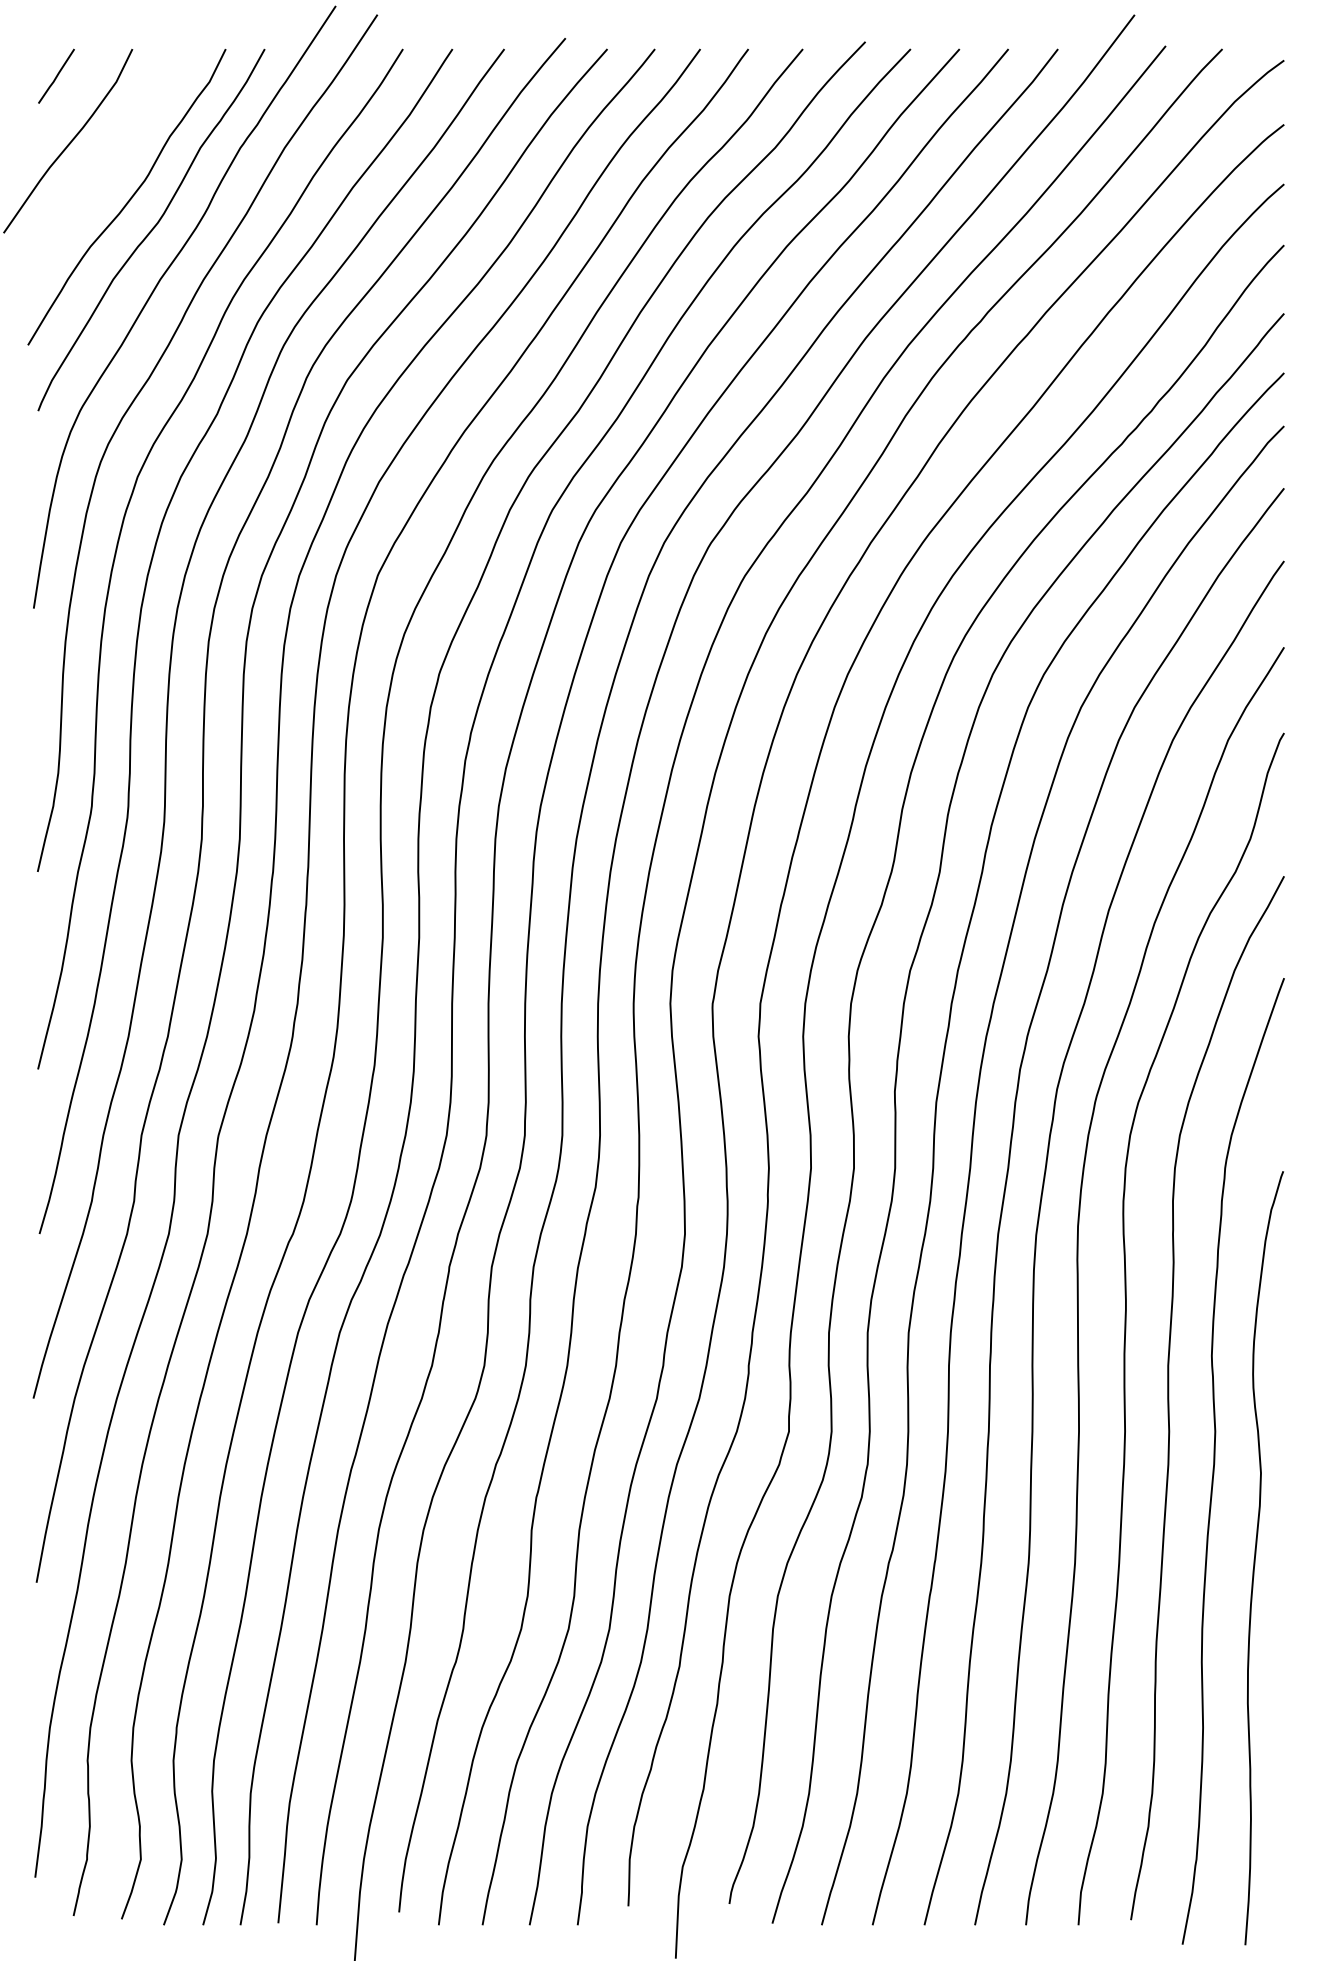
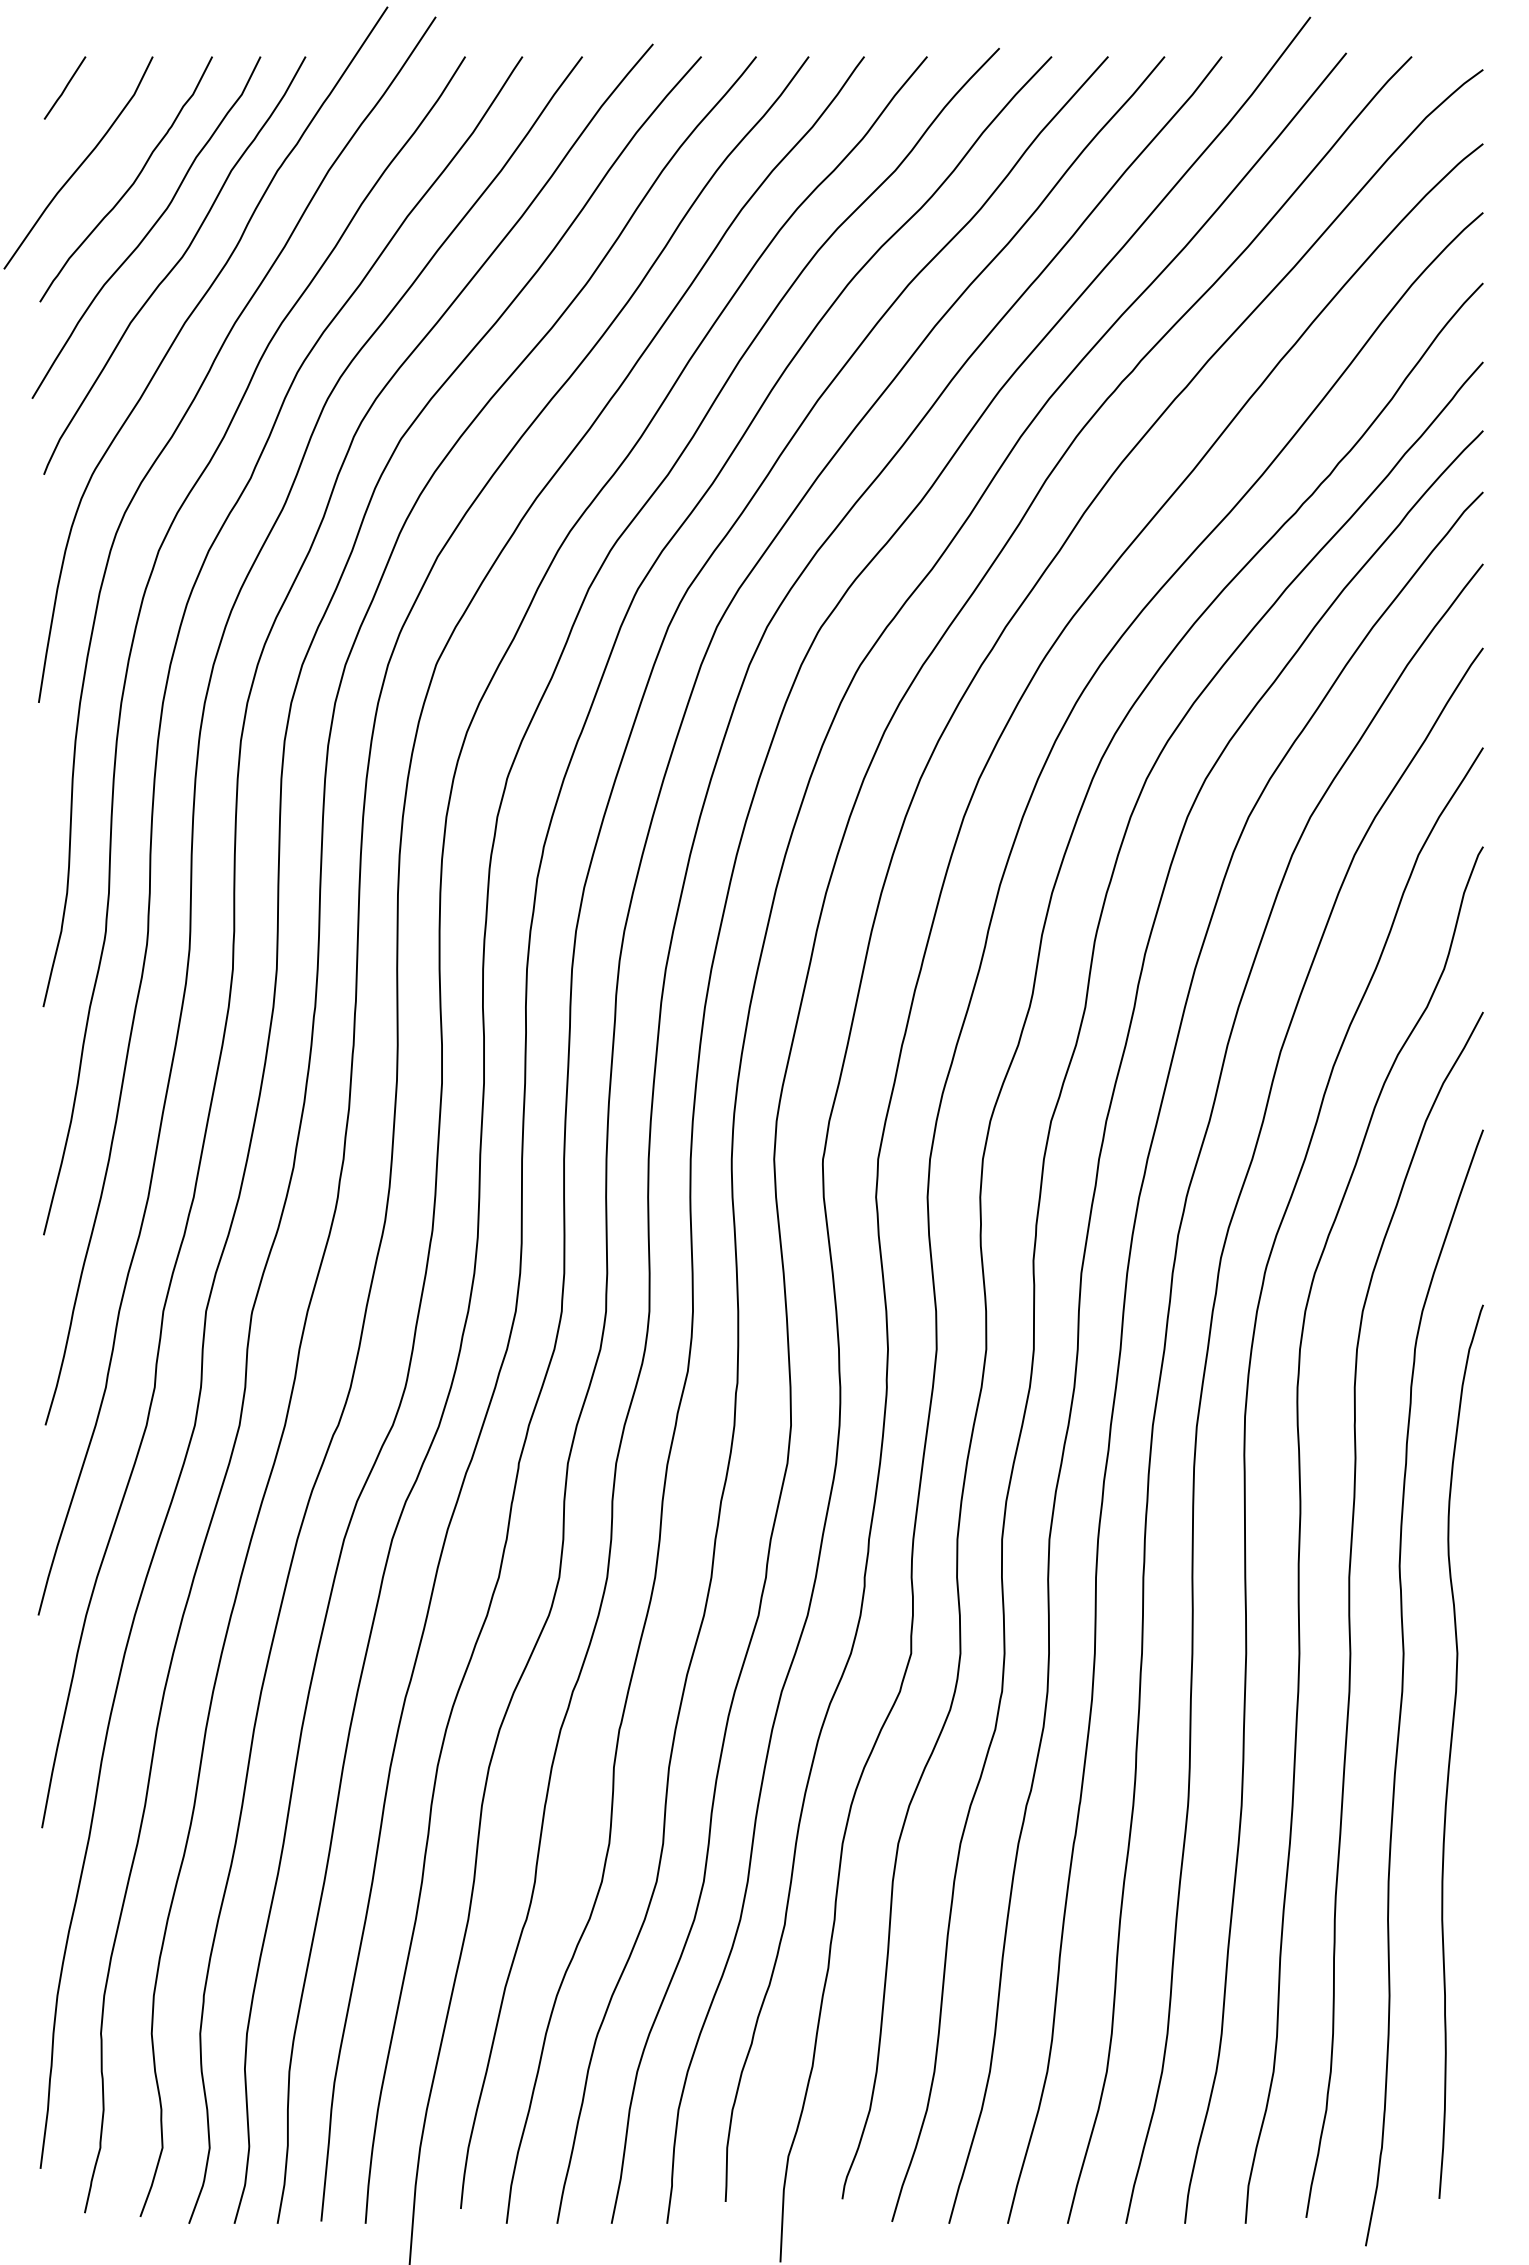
curve: (114, 159) -> (131, 184), added
curve: (1255, 1557) -> (1451, 1751), moved

